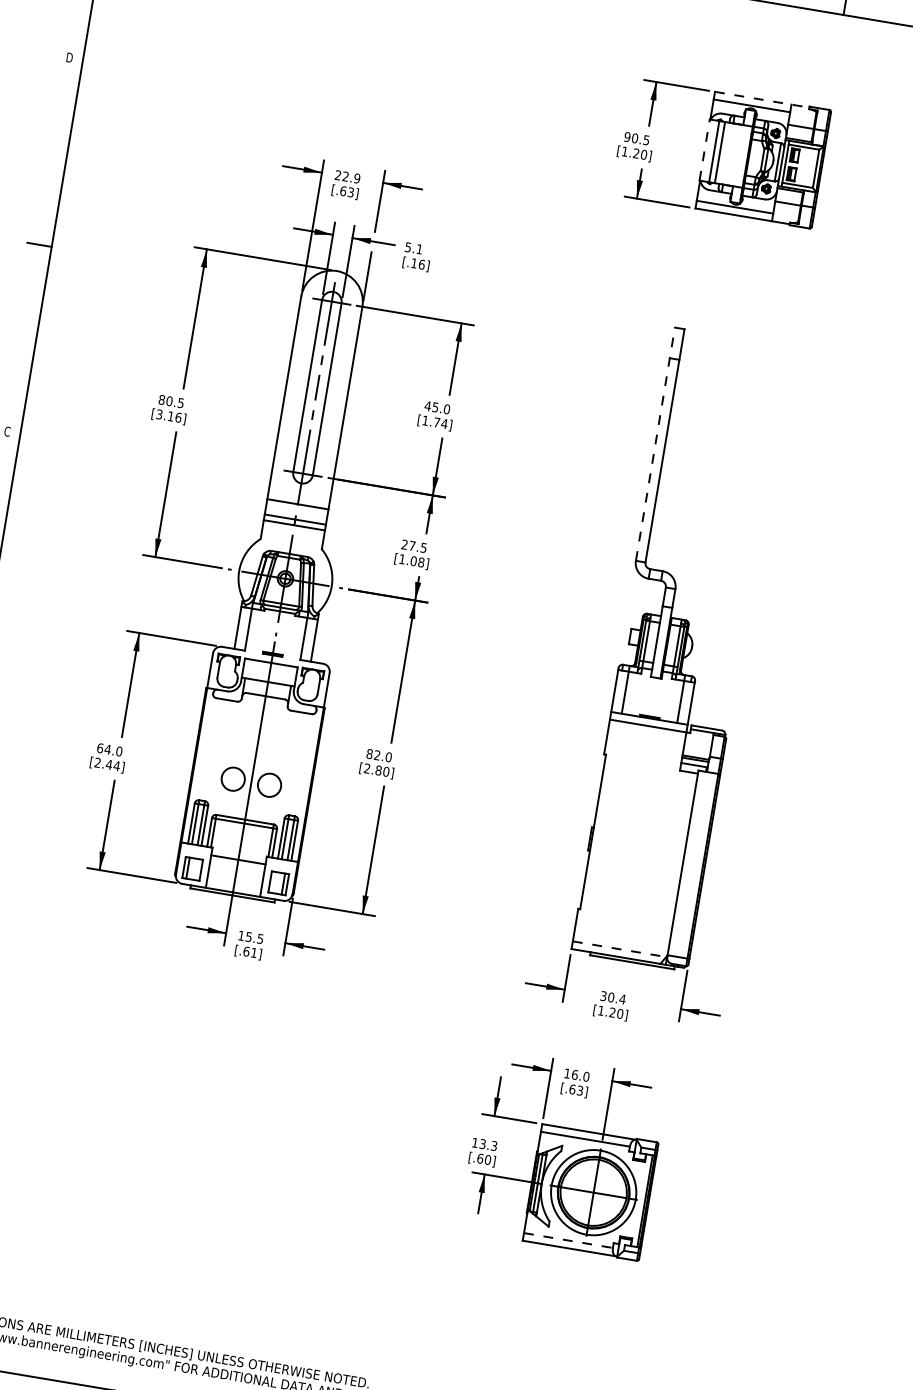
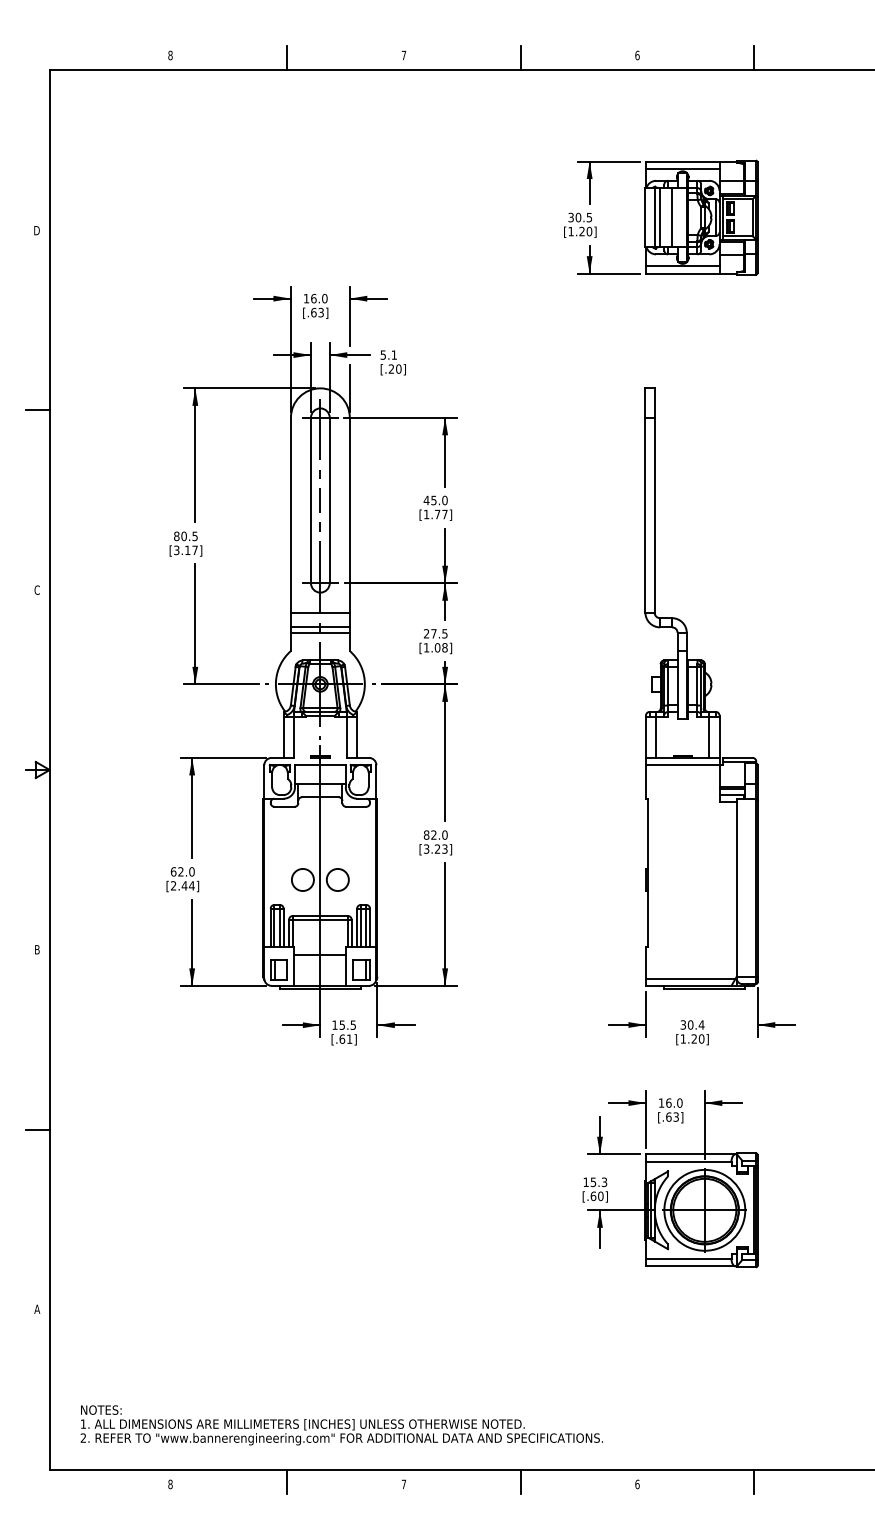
line: (762, 99) -> (691, 161), dashed -> solid
text: (626, 136) -> (570, 217), 90.5 -> 30.5
line: (704, 149) -> (645, 217), dashed -> solid
line: (732, 154) -> (672, 217), added
text: (347, 176) -> (315, 298), 22.9 -> 16.0
text: (417, 263) -> (394, 368), [.16] -> [.20]
text: (177, 417) -> (194, 550), [3.16] -> [3.17]
text: (444, 423) -> (444, 514), [1.74] -> [1.77]
line: (655, 444) -> (645, 500), dashed -> solid
text: (107, 749) -> (180, 871), 64.0 -> 62.0
text: (376, 769) -> (435, 848), [2.80] -> [3.23]
line: (619, 949) -> (690, 978), dashed -> solid
text: (482, 1143) -> (593, 1181), 13.3 -> 15.3
line: (568, 1240) -> (688, 1259), dashed -> solid

